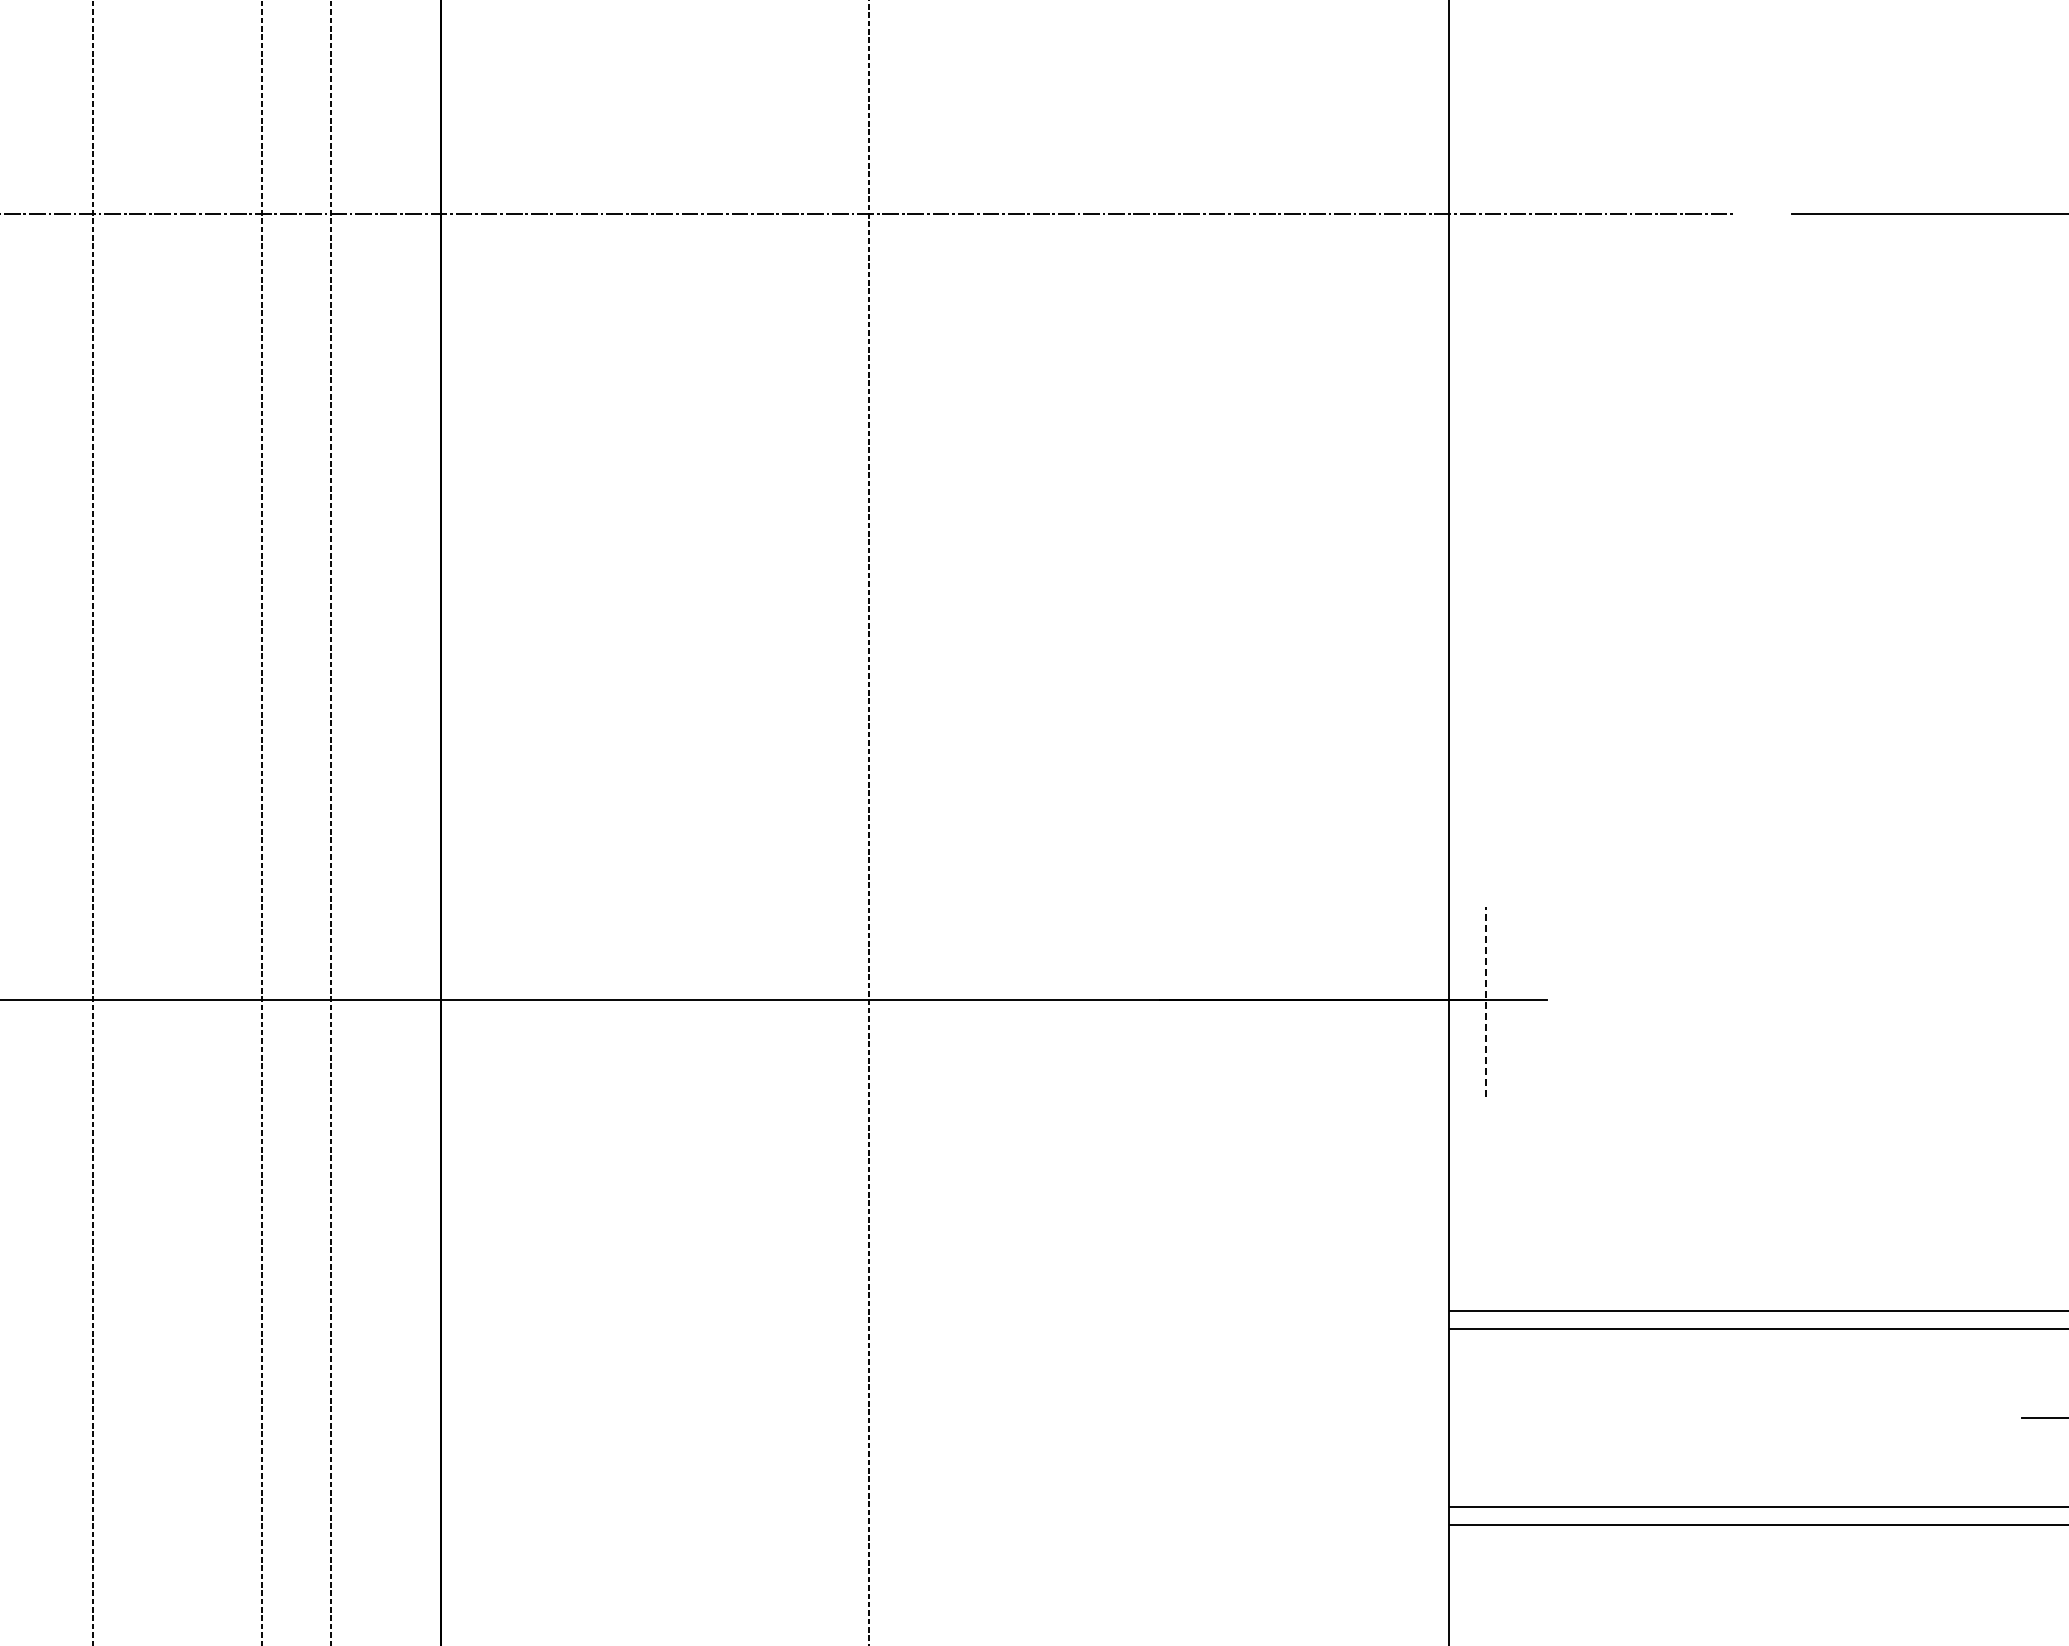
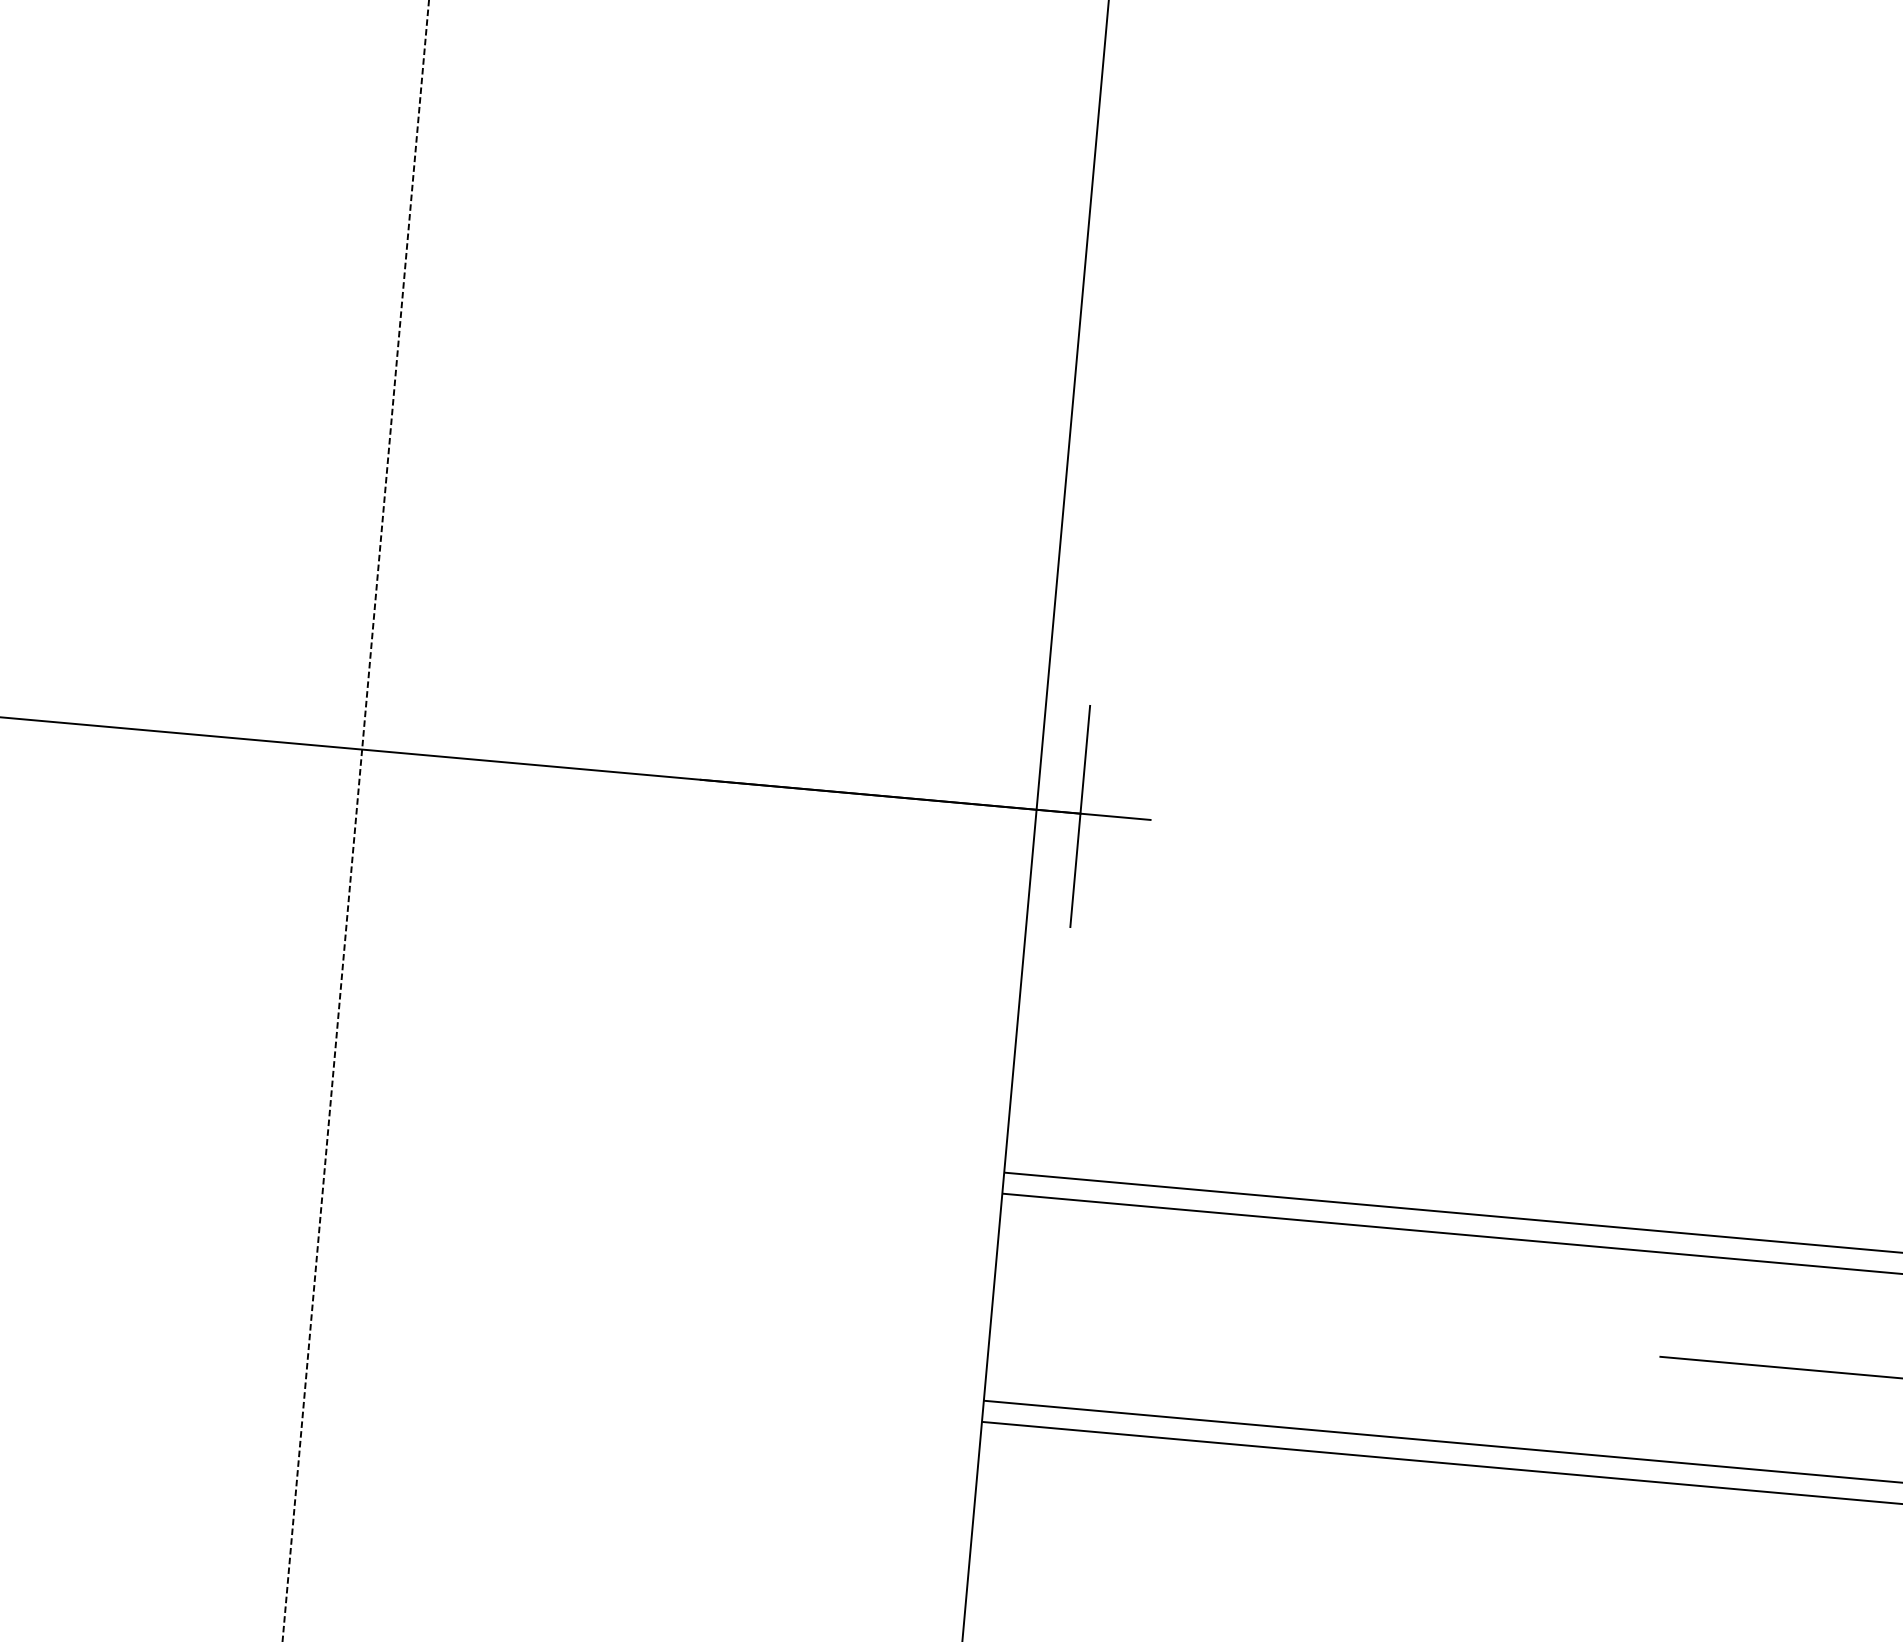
line: (1486, 1001) -> (1080, 816), dashed -> solid

